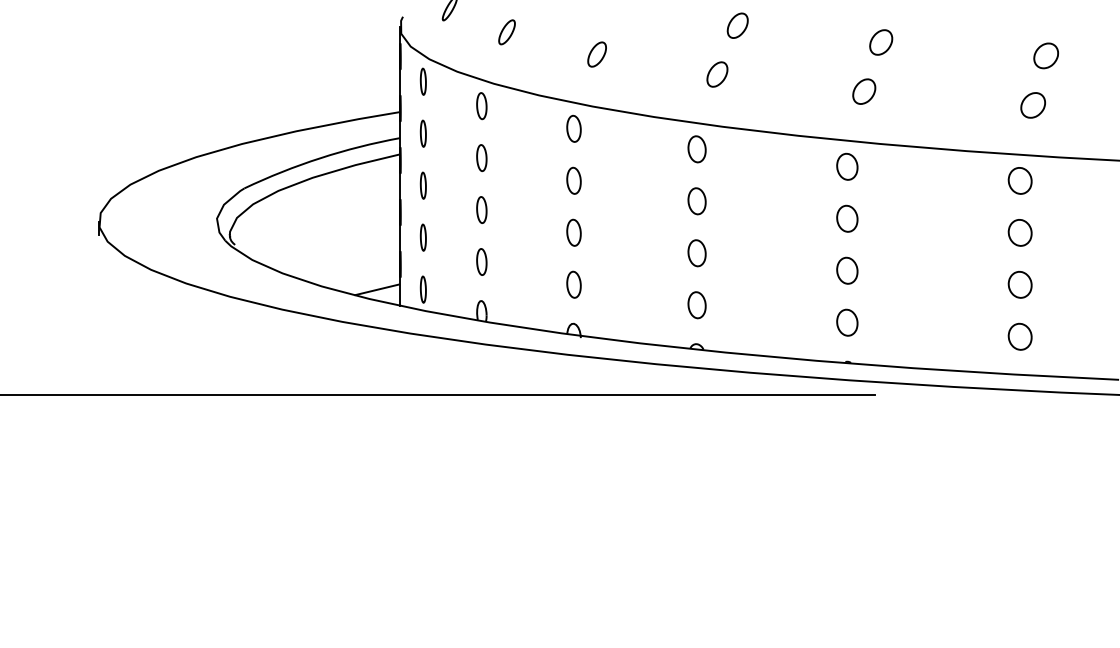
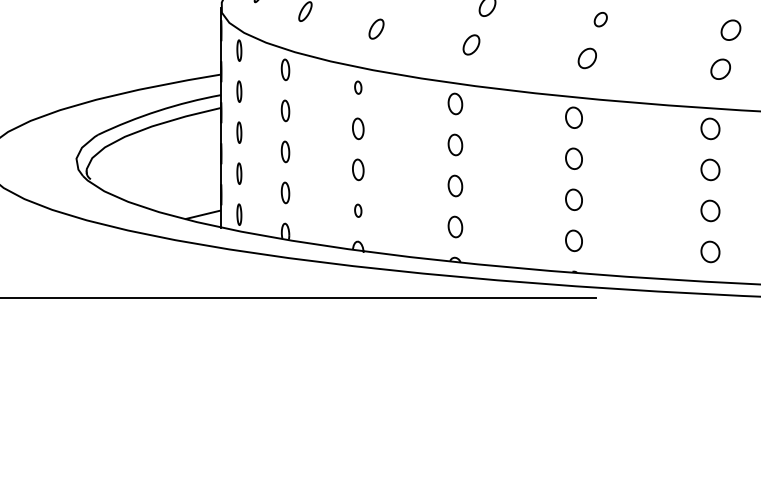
part: (881, 42) -> (600, 19), size x0.7
part: (573, 128) -> (357, 87), size x0.6
part: (573, 284) -> (357, 210), size x0.6

